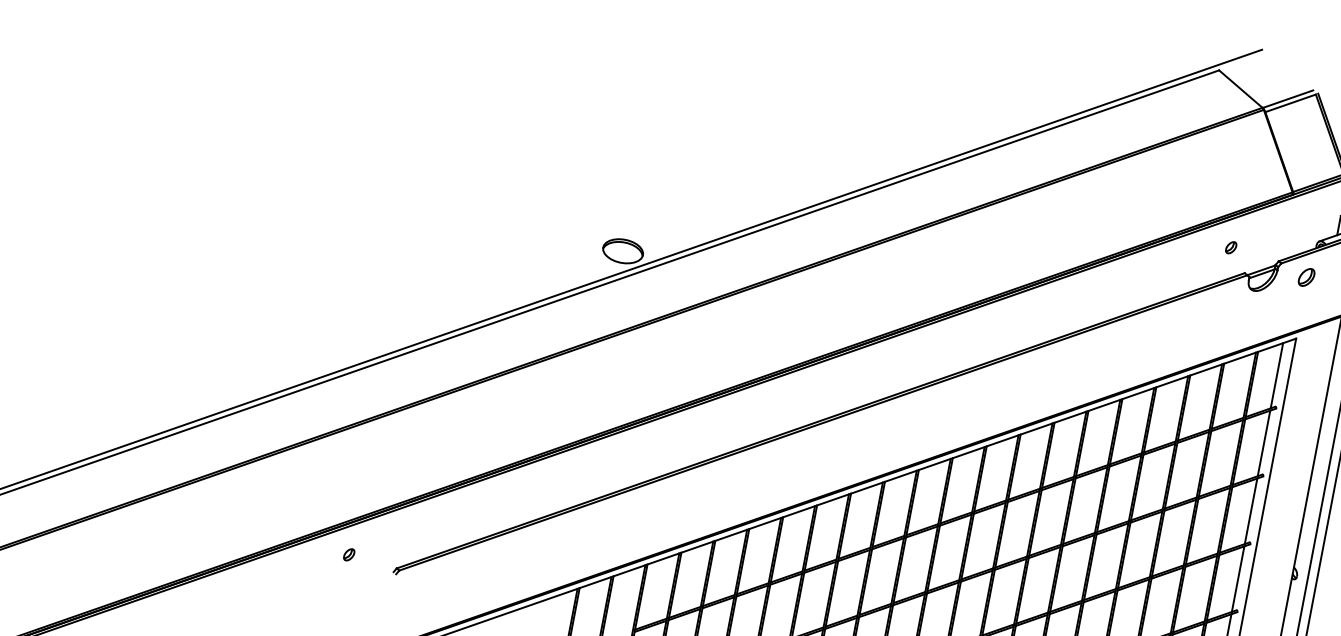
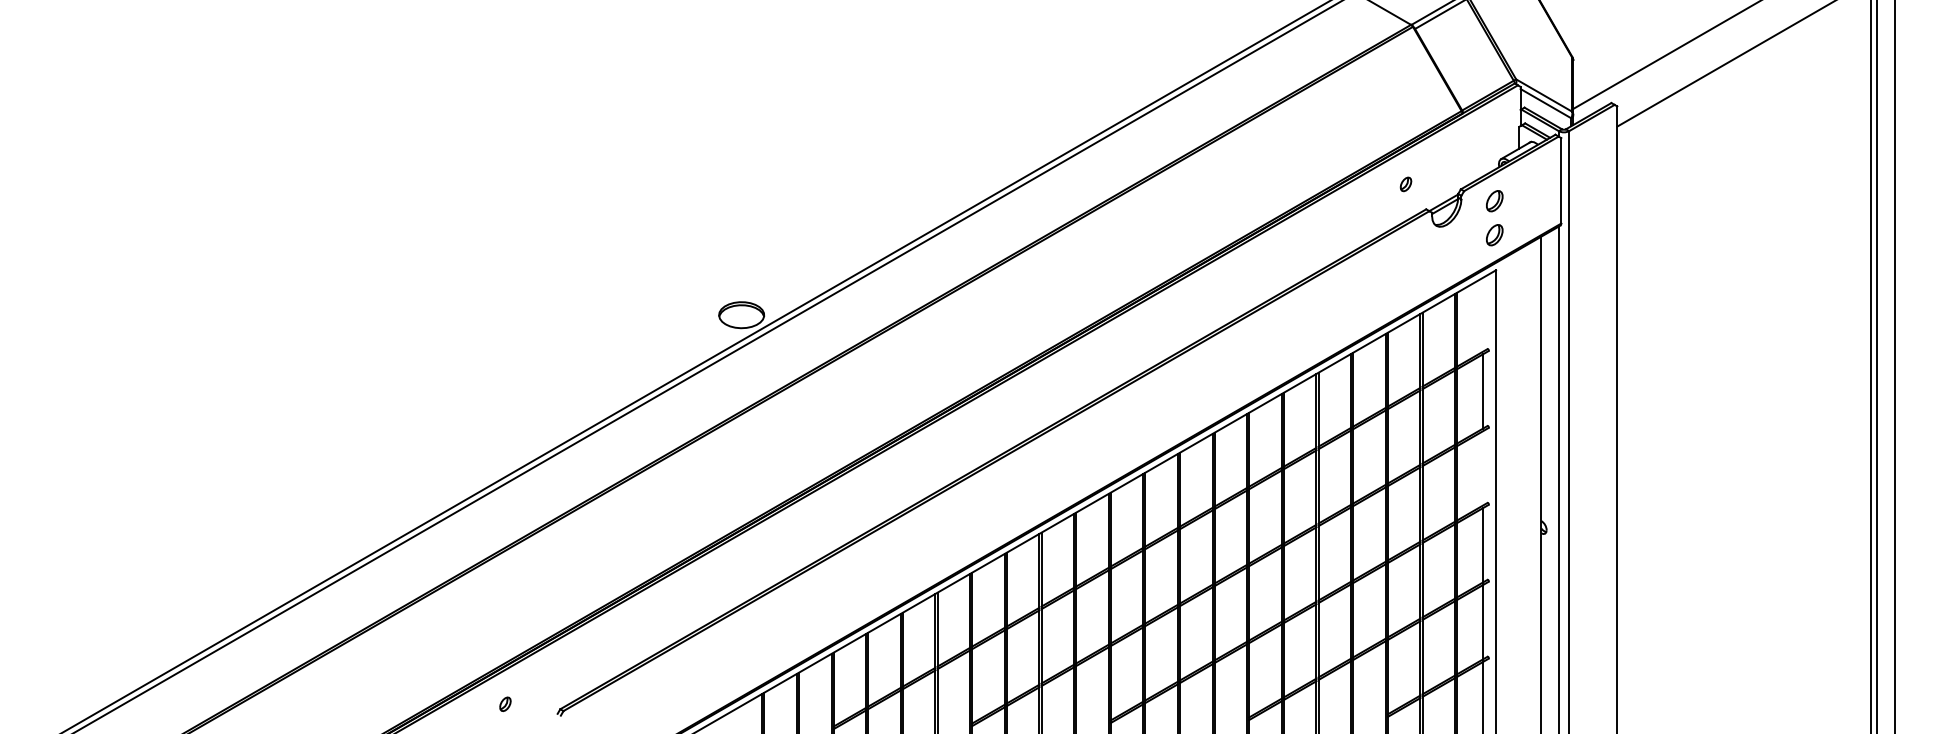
part: (1300, 307) -> (1494, 235), added
line: (1276, 375) -> (1482, 314), removed
line: (1250, 511) -> (1482, 468), removed

